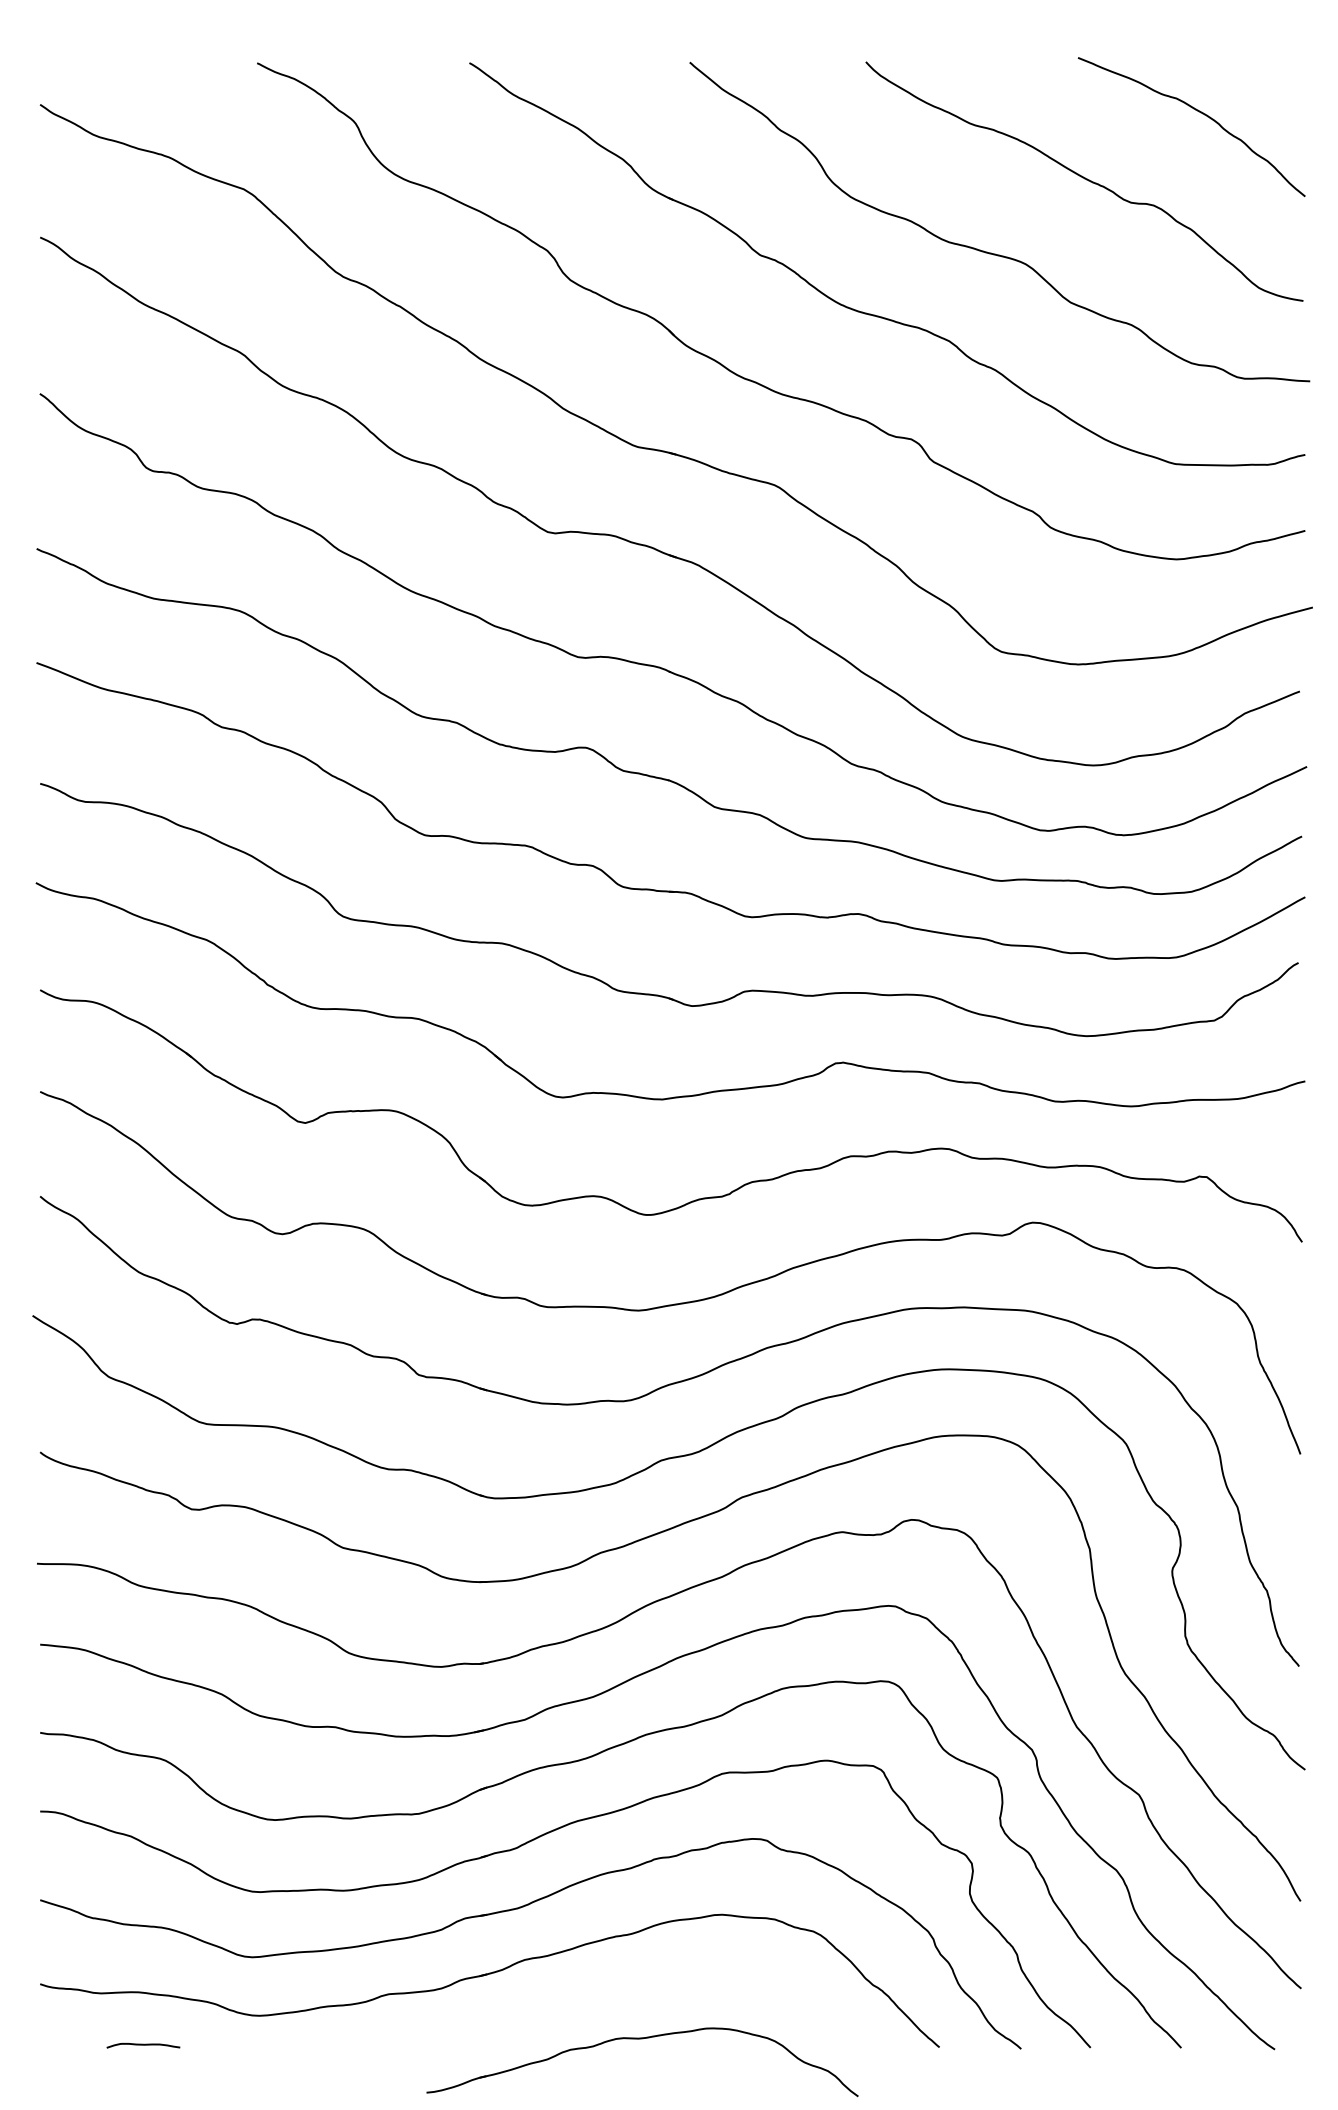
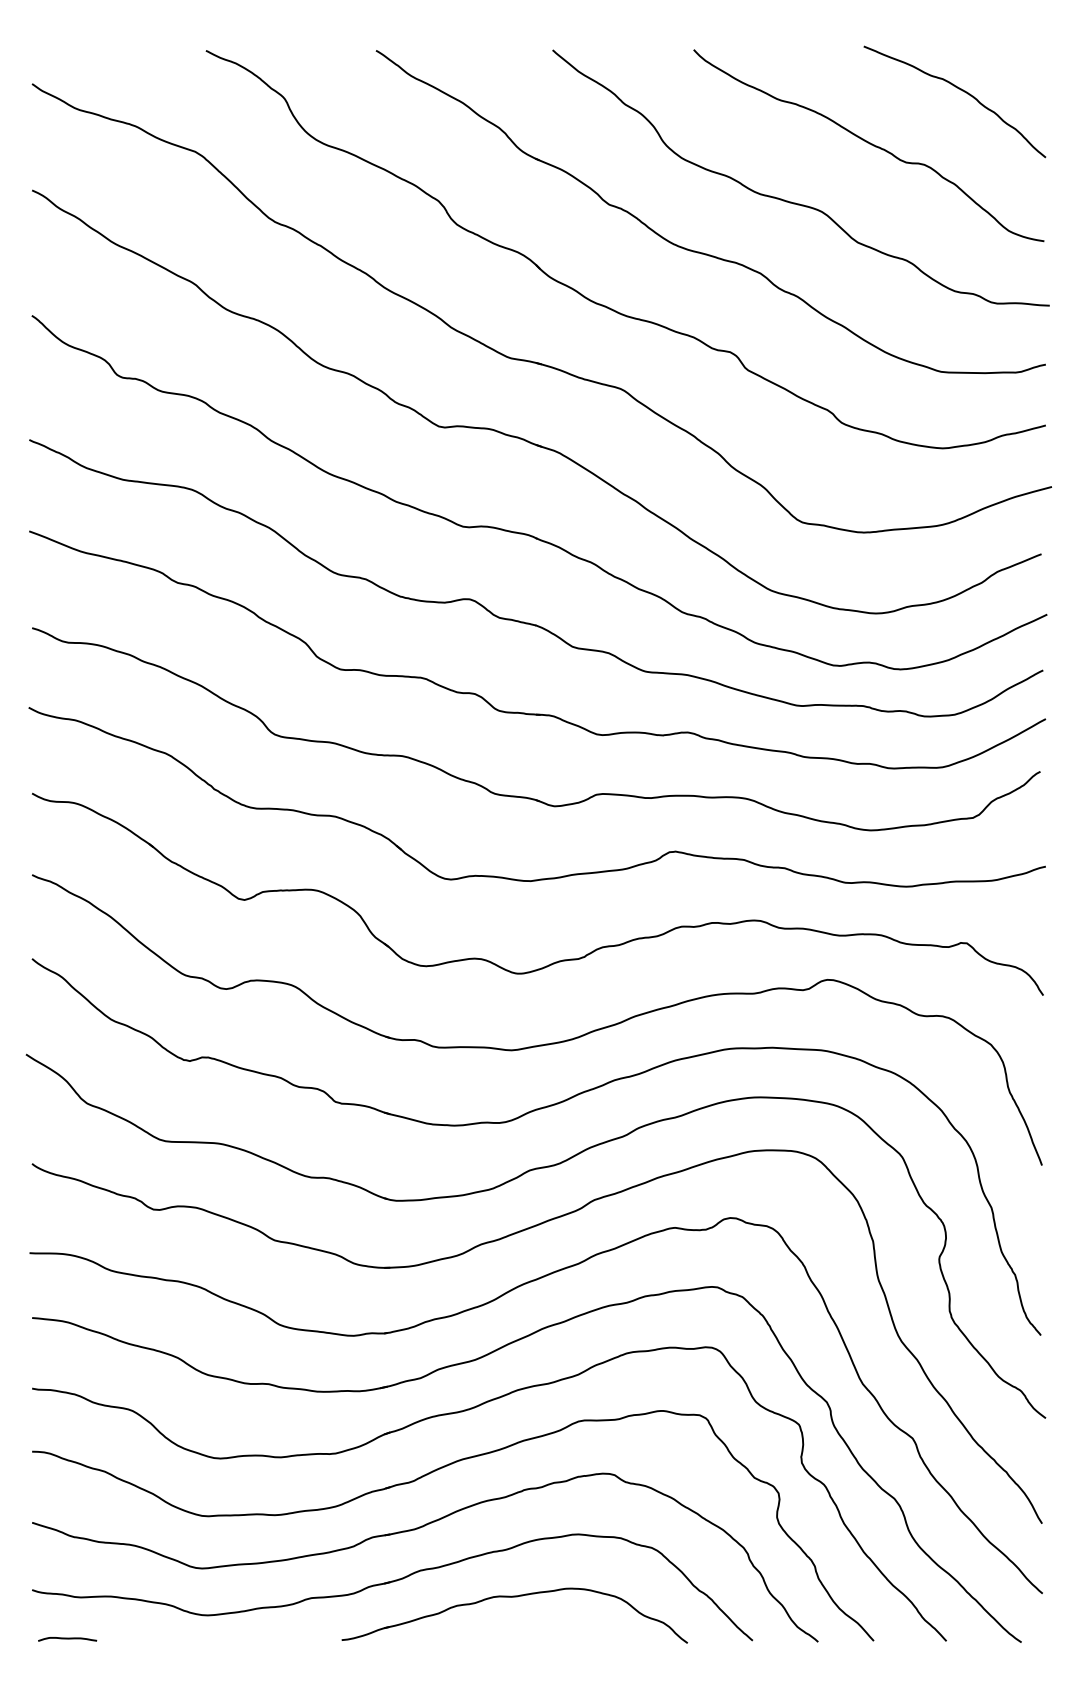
part: (642, 2039) -> (514, 1597), moved
curve: (143, 2045) -> (67, 1639), moved

